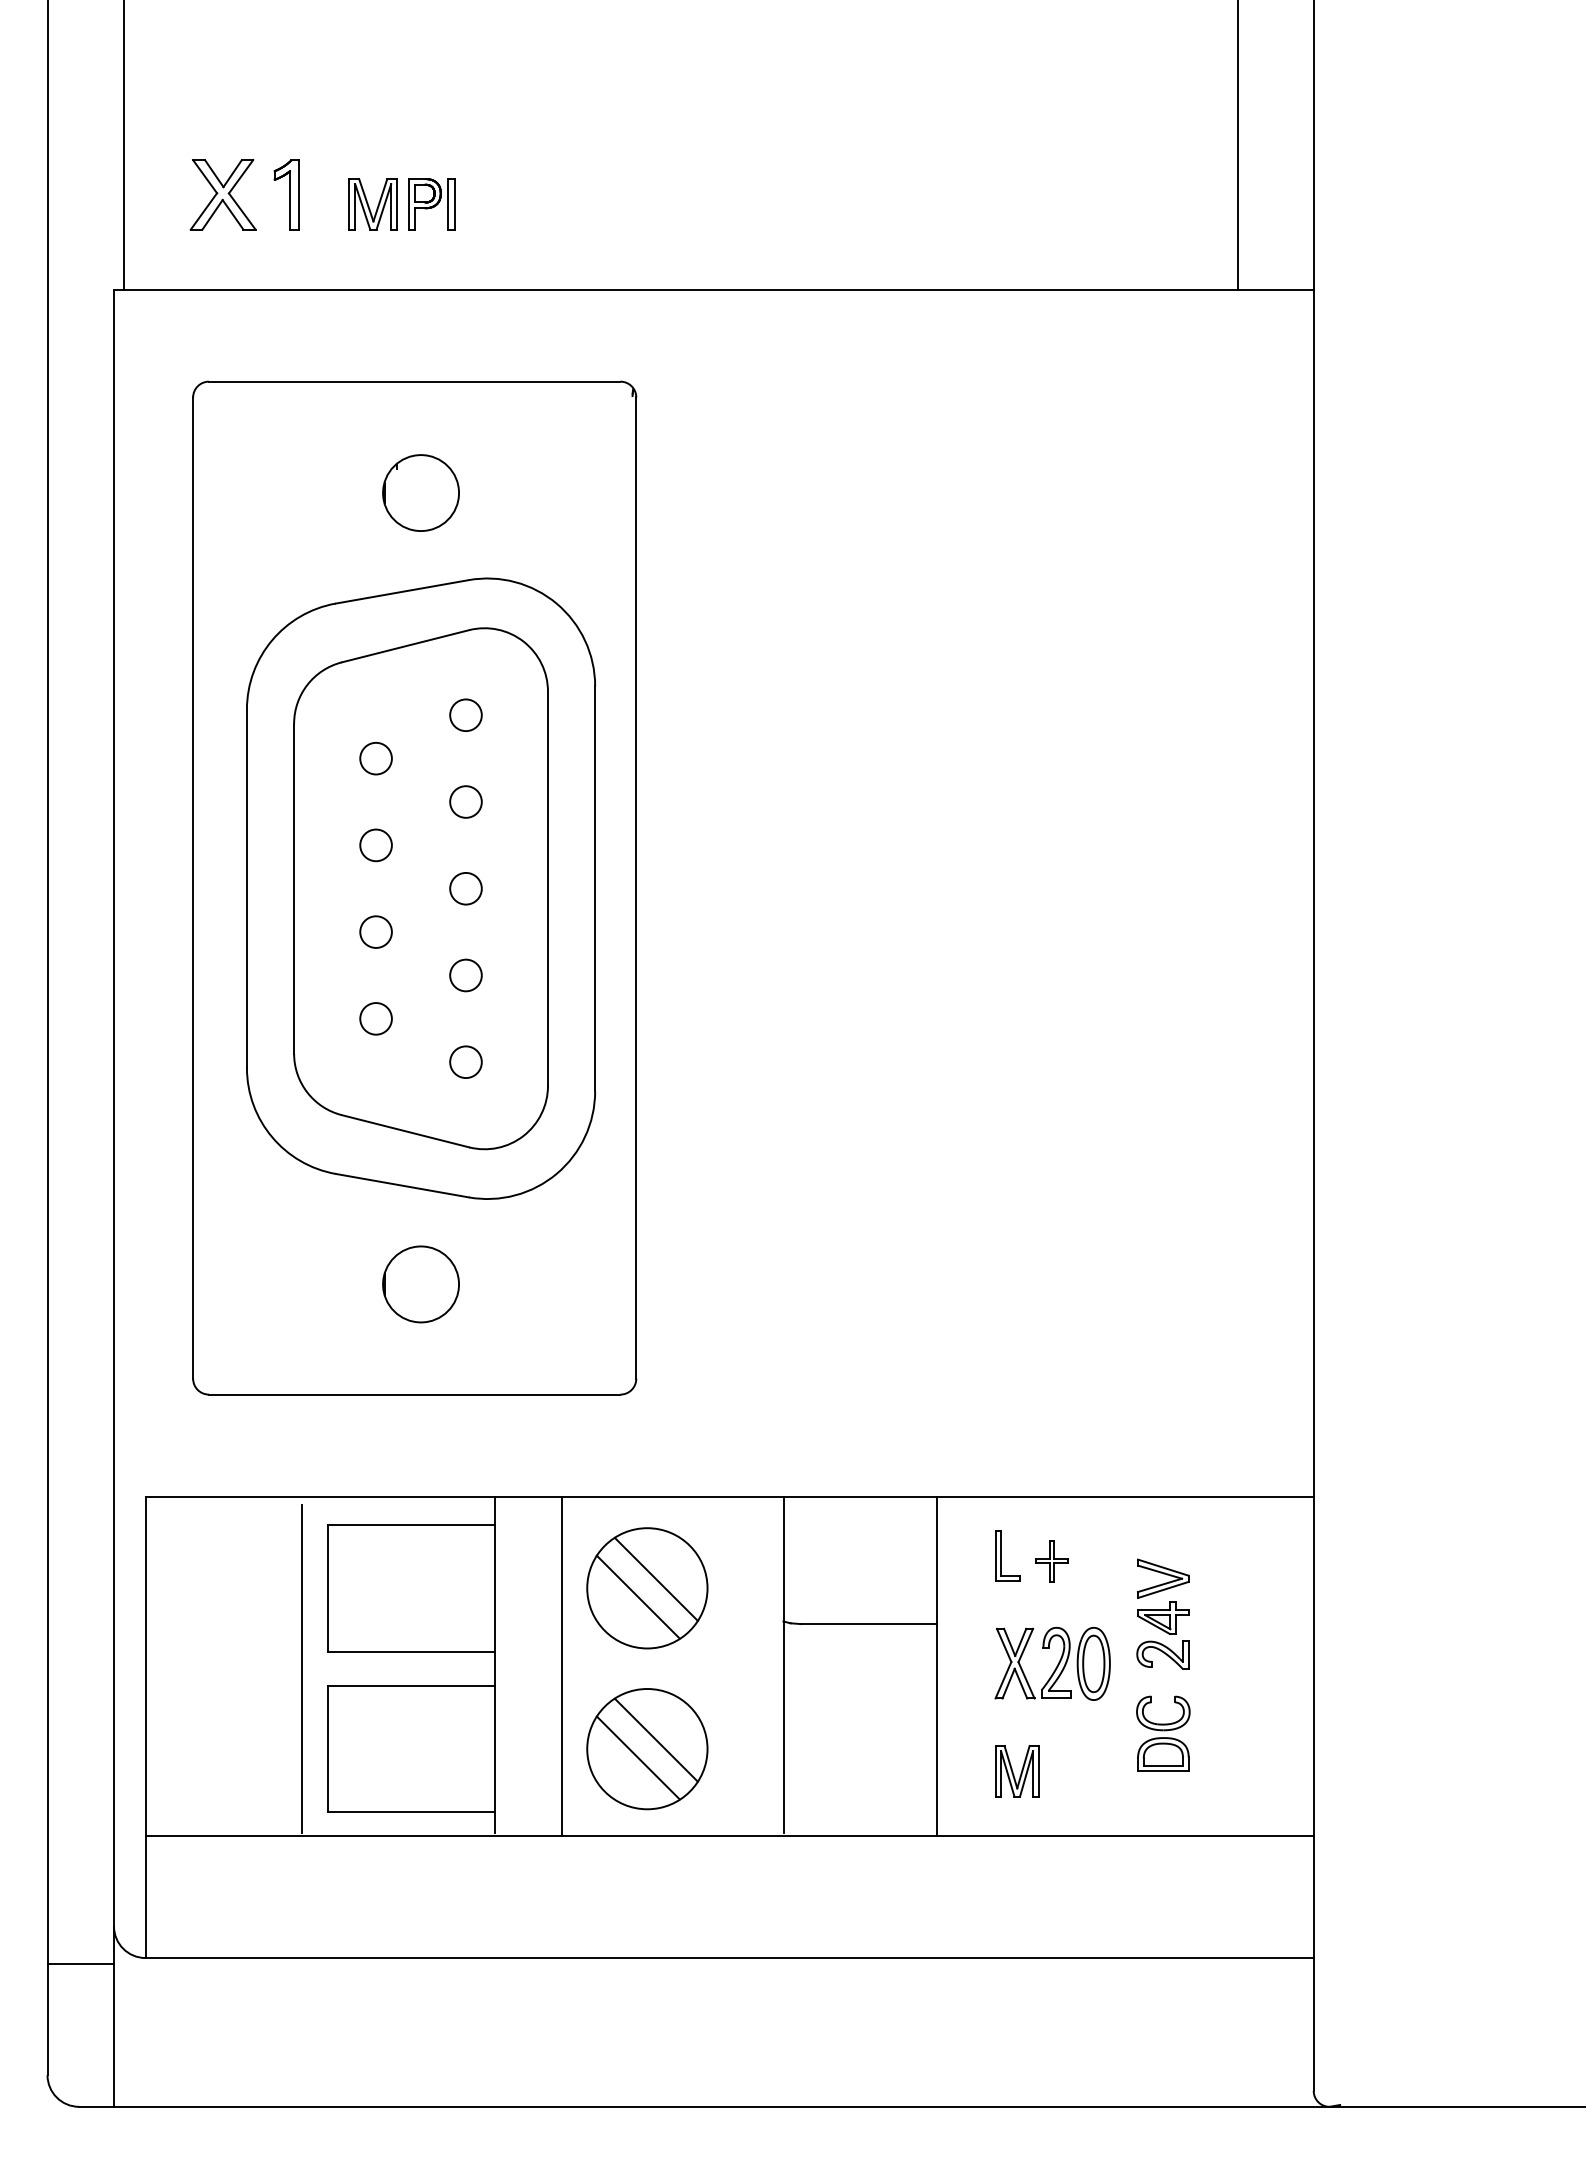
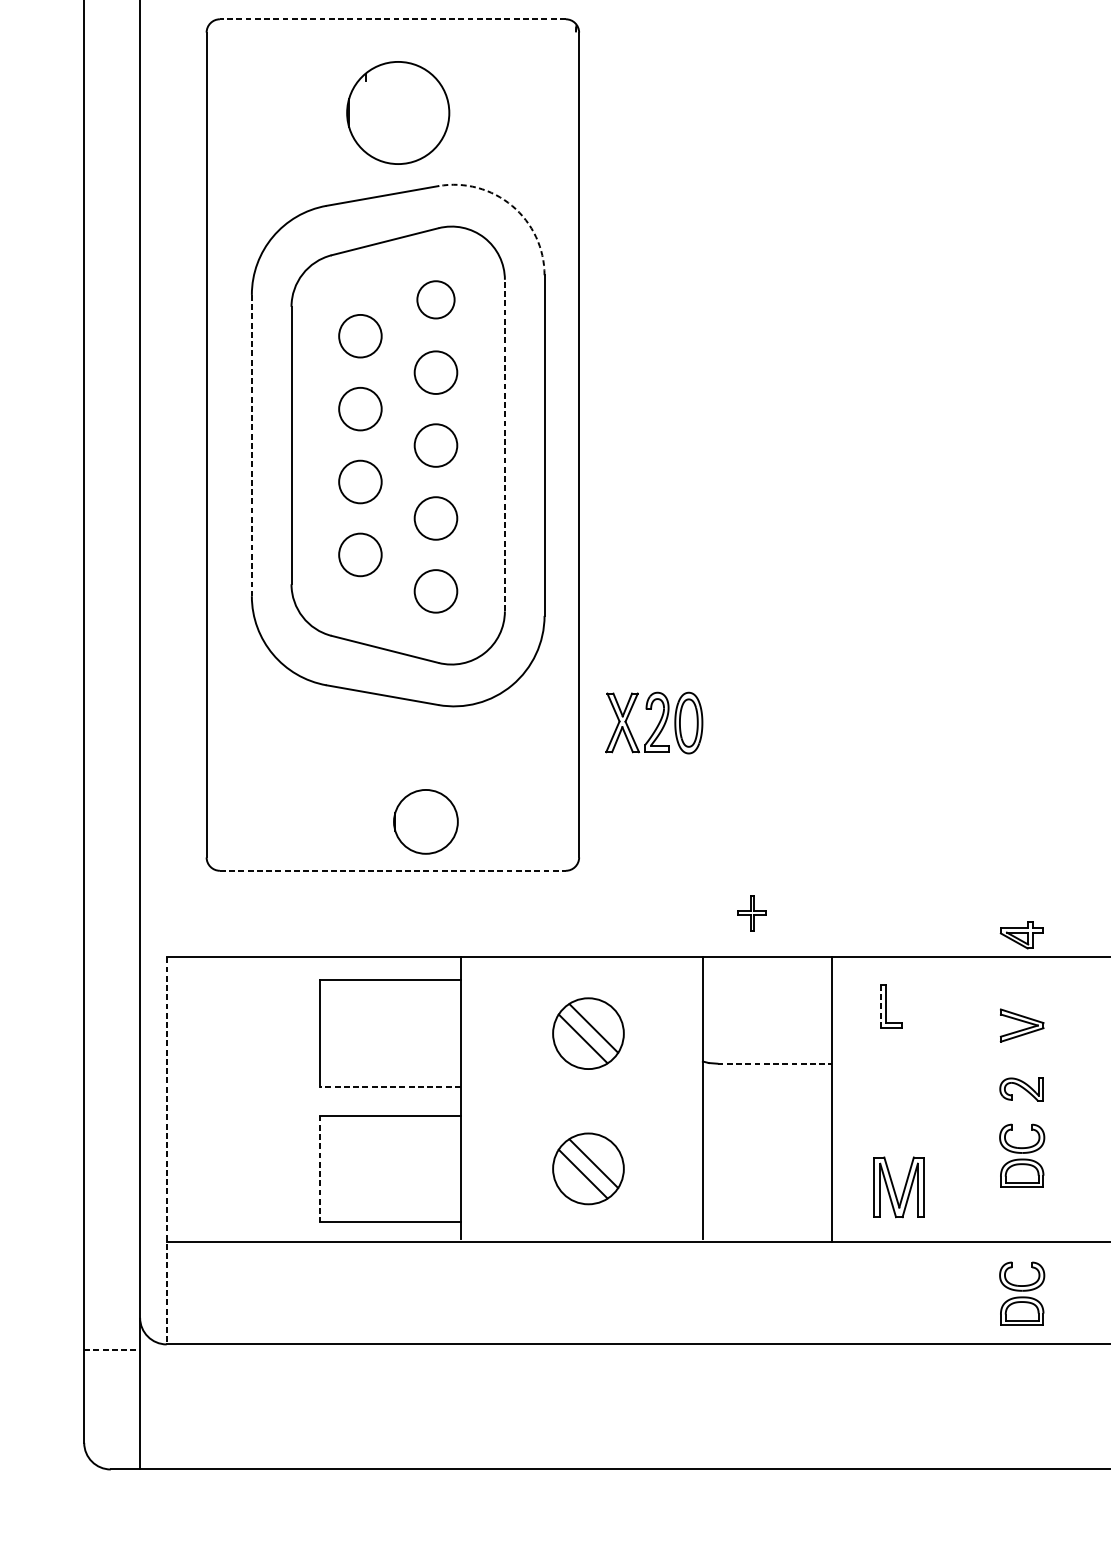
line: (414, 381) -> (392, 19), solid -> dashed
part: (420, 492) -> (397, 112), size x1.6
arc: (556, 603) -> (512, 205), solid -> dashed
circle: (465, 714) -> (435, 299), size x1.4
circle: (375, 758) -> (359, 336), size x1.6
circle: (465, 801) -> (435, 372), size x1.6
circle: (375, 845) -> (359, 409), size x1.6
circle: (465, 888) -> (435, 445), size x1.6
line: (547, 888) -> (504, 445), solid -> dashed
line: (246, 889) -> (251, 446), solid -> dashed
circle: (375, 931) -> (359, 481), size x1.6
circle: (465, 975) -> (435, 518), size x1.6
circle: (375, 1018) -> (359, 554), size x1.6
circle: (465, 1062) -> (435, 591), size x1.6
part: (420, 1284) -> (425, 821), moved
line: (414, 1394) -> (392, 870), solid -> dashed
line: (995, 1555) -> (881, 1006), solid -> dashed
part: (1051, 1561) -> (751, 913), moved
part: (647, 1588) -> (588, 1033), size x0.7
part: (1163, 1617) -> (1022, 934), moved
line: (869, 1624) -> (775, 1064), solid -> dashed
line: (411, 1651) -> (390, 1086), solid -> dashed
part: (1052, 1663) -> (654, 722), moved
line: (561, 1666) -> (516, 1099), removed
line: (302, 1668) -> (298, 1101), removed
line: (145, 1728) -> (166, 1151), solid -> dashed
line: (327, 1749) -> (319, 1169), solid -> dashed
part: (647, 1749) -> (588, 1169), size x0.7
part: (1017, 1771) -> (899, 1187), size x1.4
part: (1163, 1897) -> (1022, 1293), added
line: (81, 1964) -> (112, 1349), solid -> dashed

